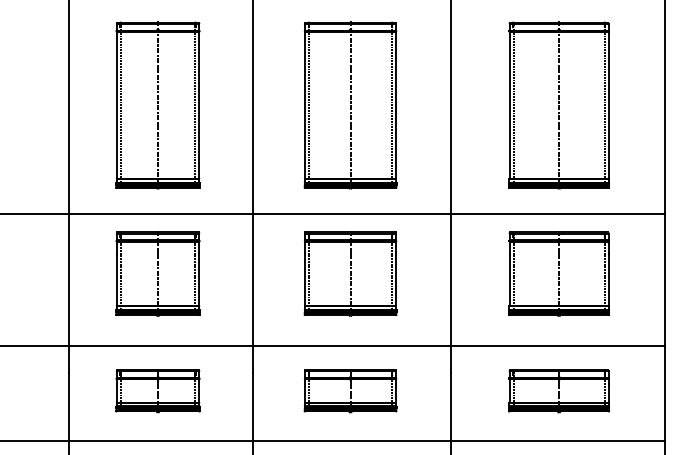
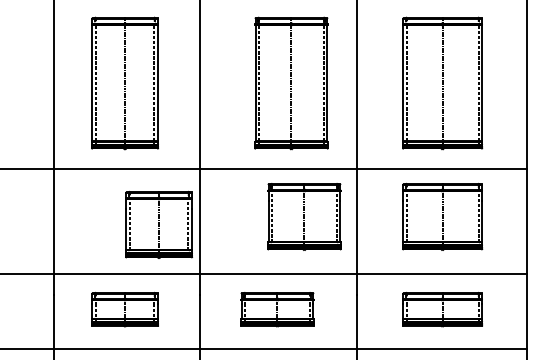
part: (350, 105) -> (291, 83), moved
part: (158, 273) -> (159, 224), moved
part: (350, 273) -> (304, 216), moved

